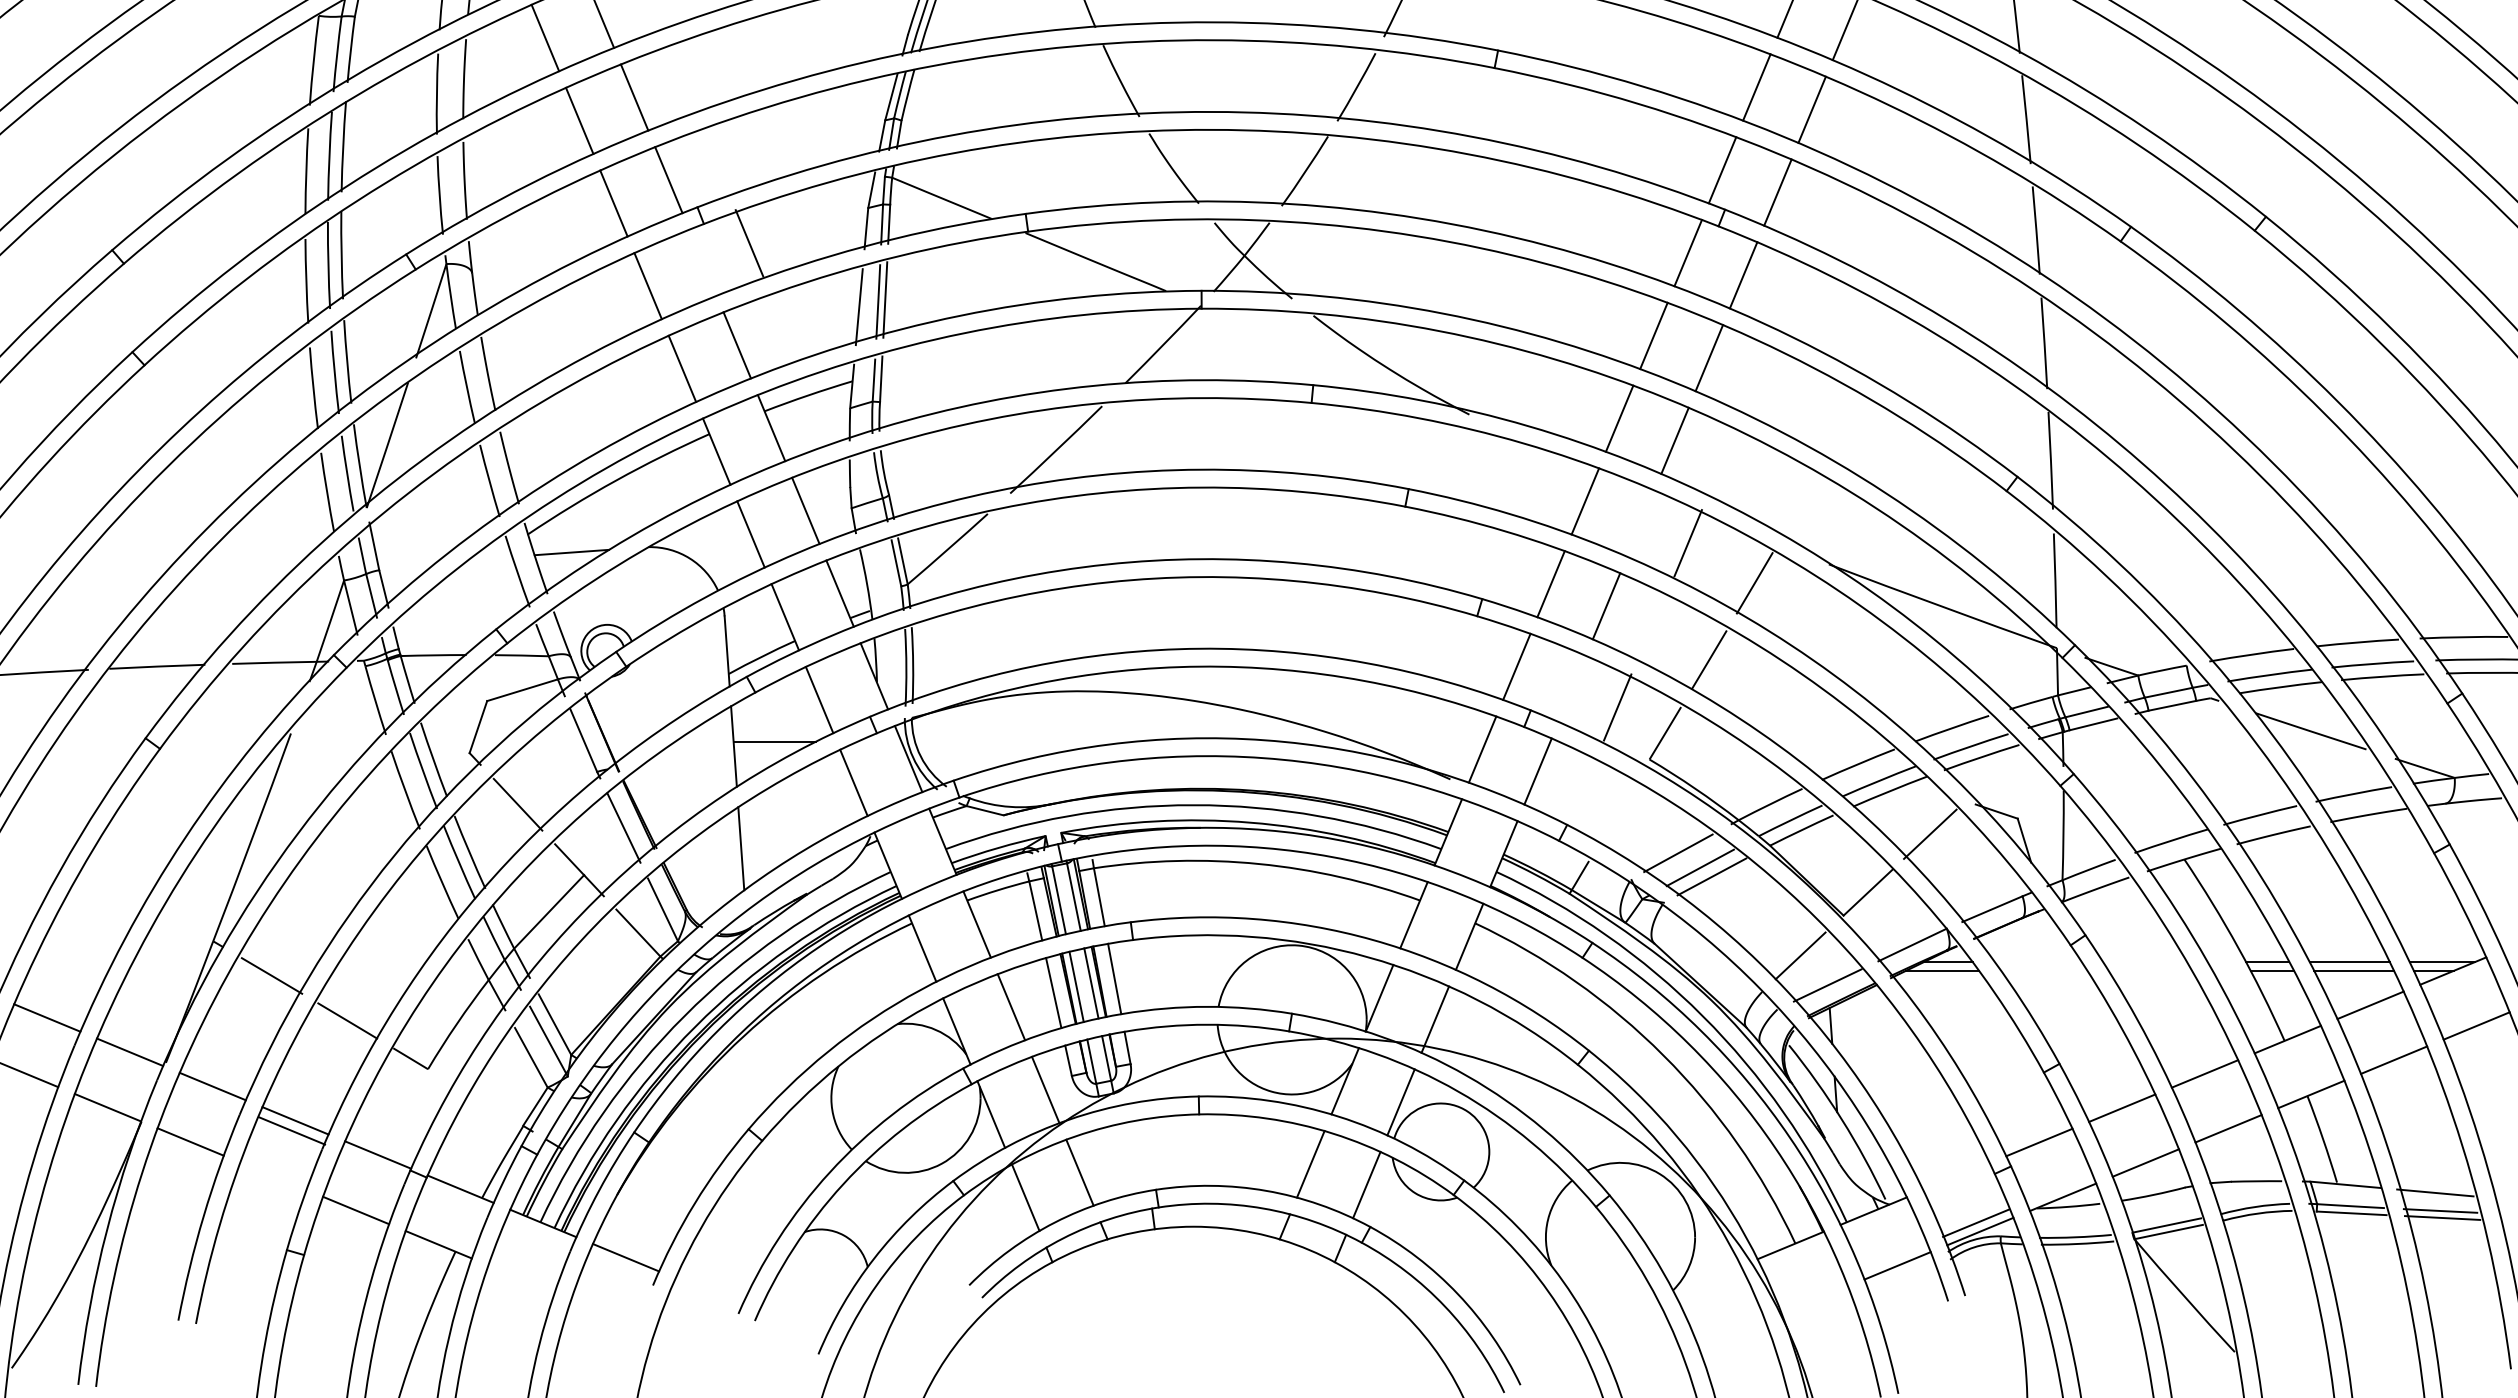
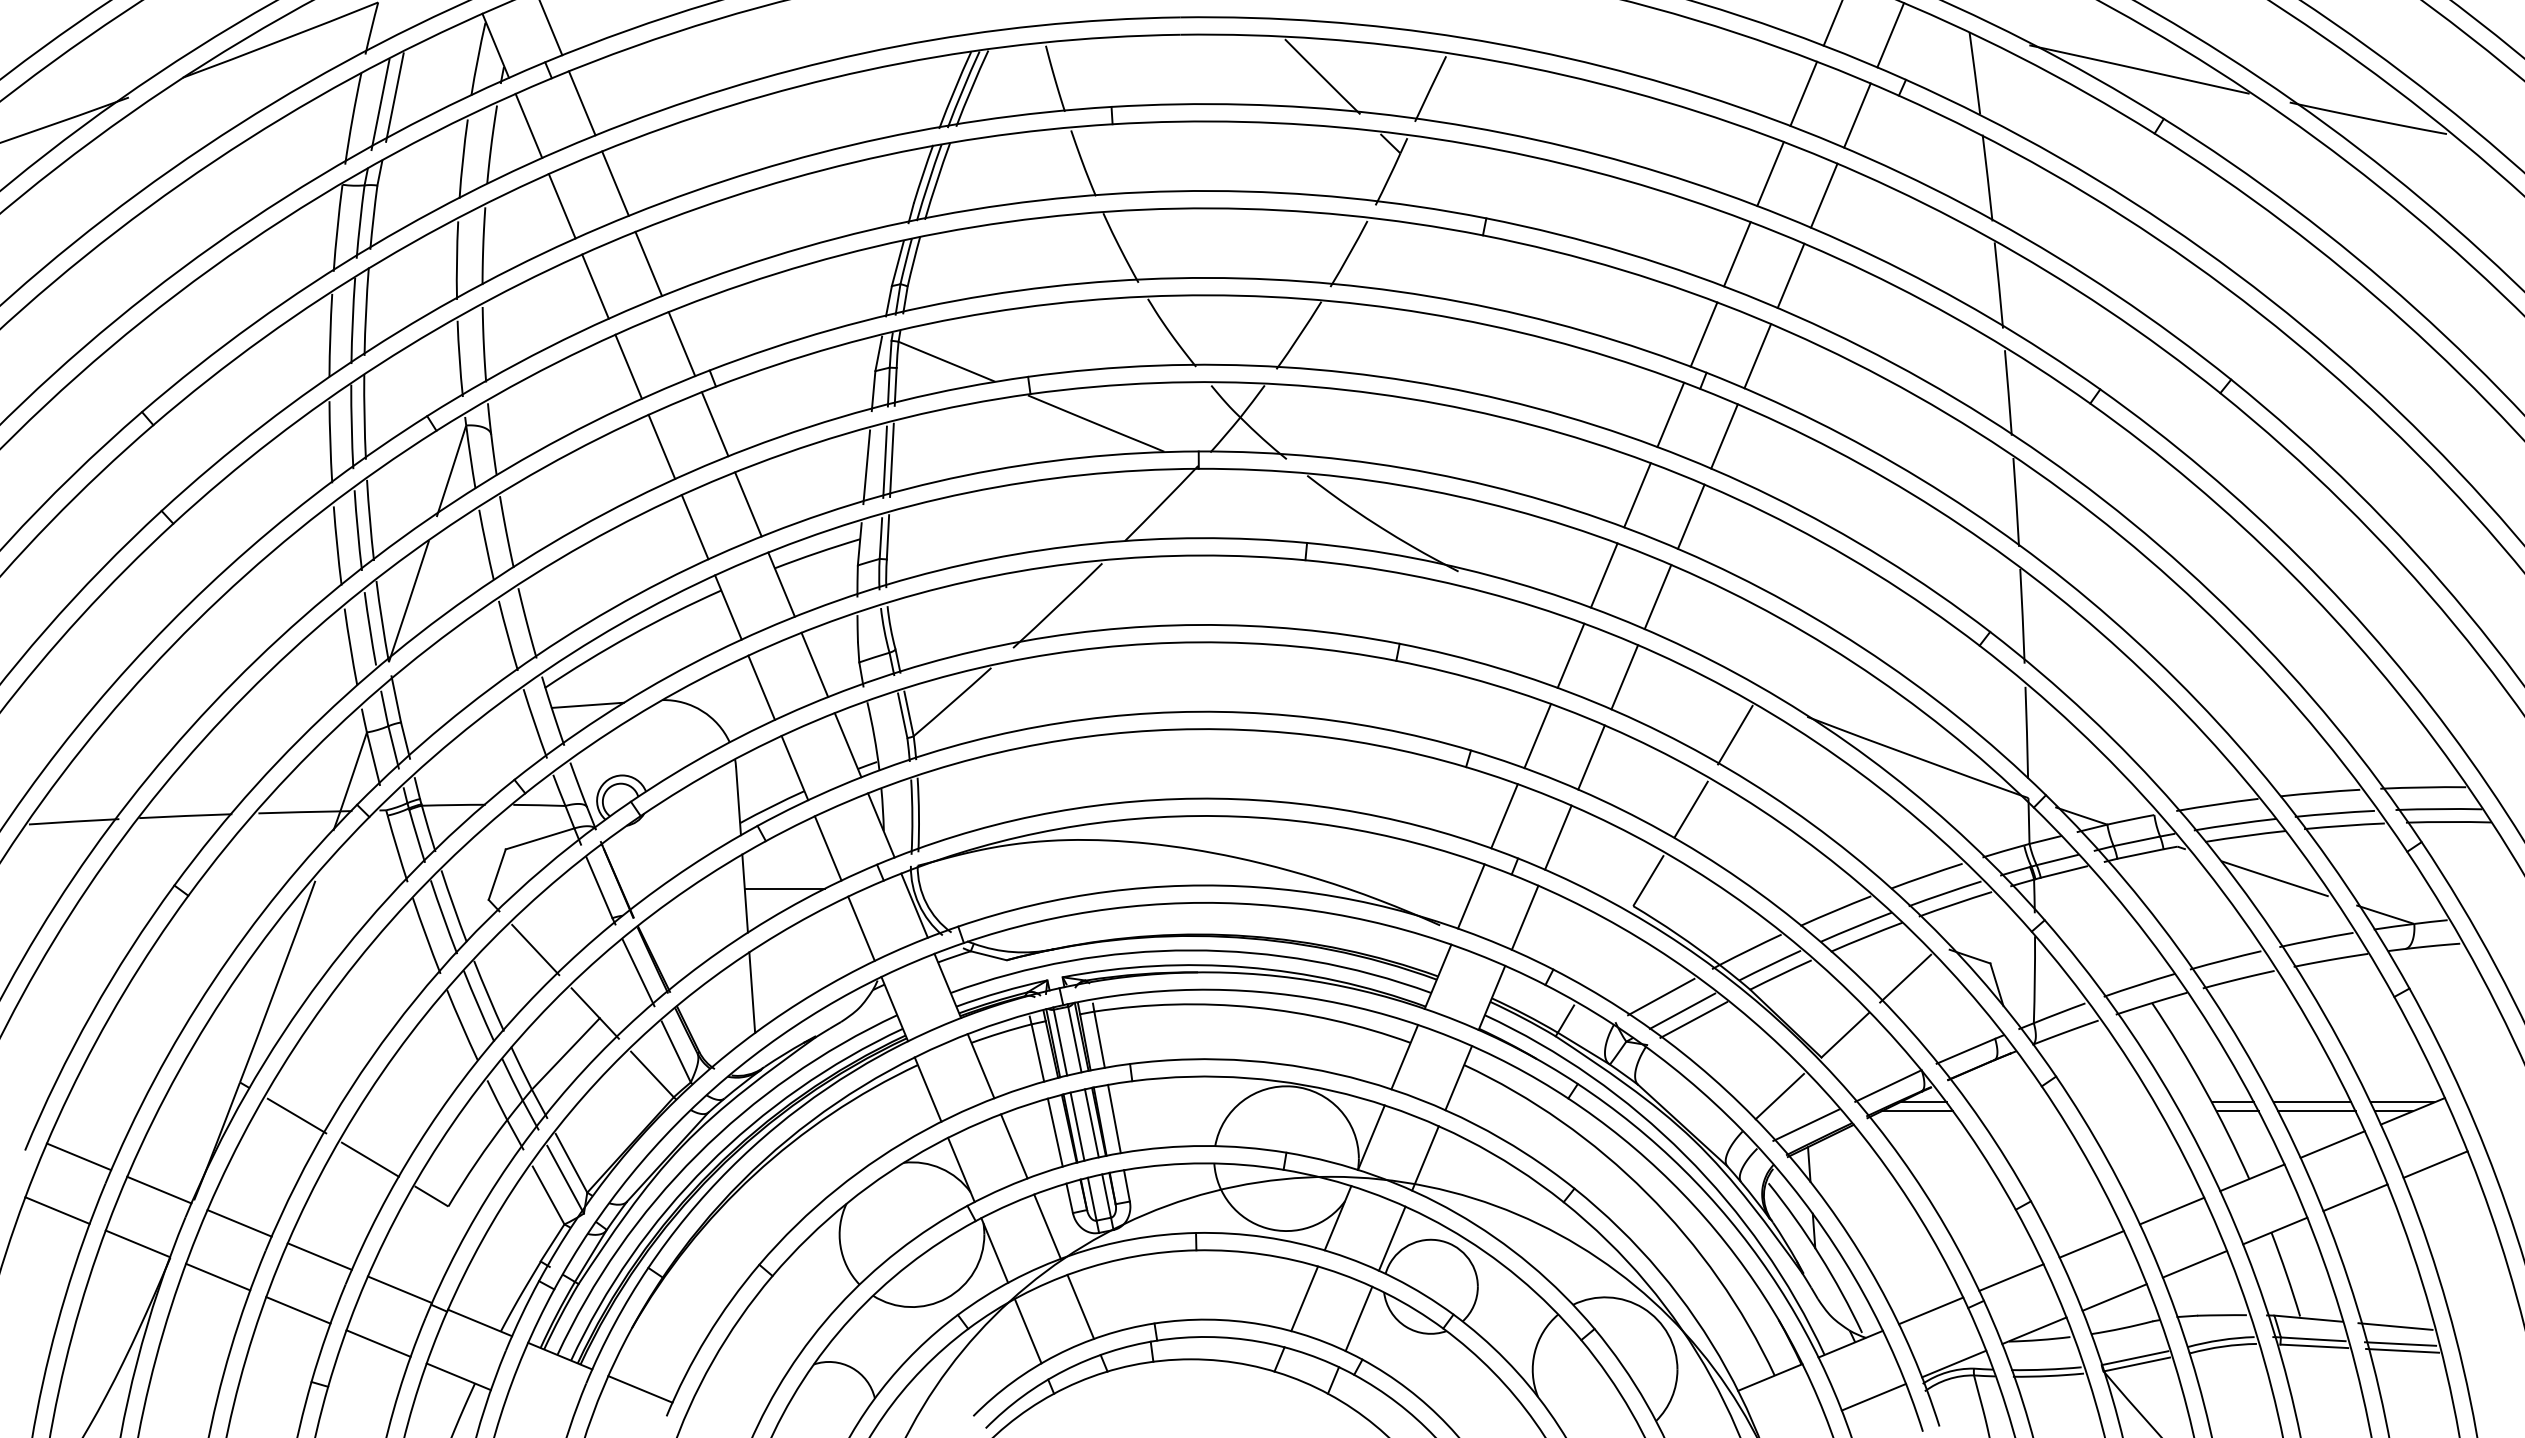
line: (748, 243) -> (714, 424), moved
line: (1687, 543) -> (1624, 677), moved
line: (1617, 707) -> (1558, 837), moved
line: (292, 1131) -> (298, 1310), moved
line: (1975, 1222) -> (1930, 1310), moved

